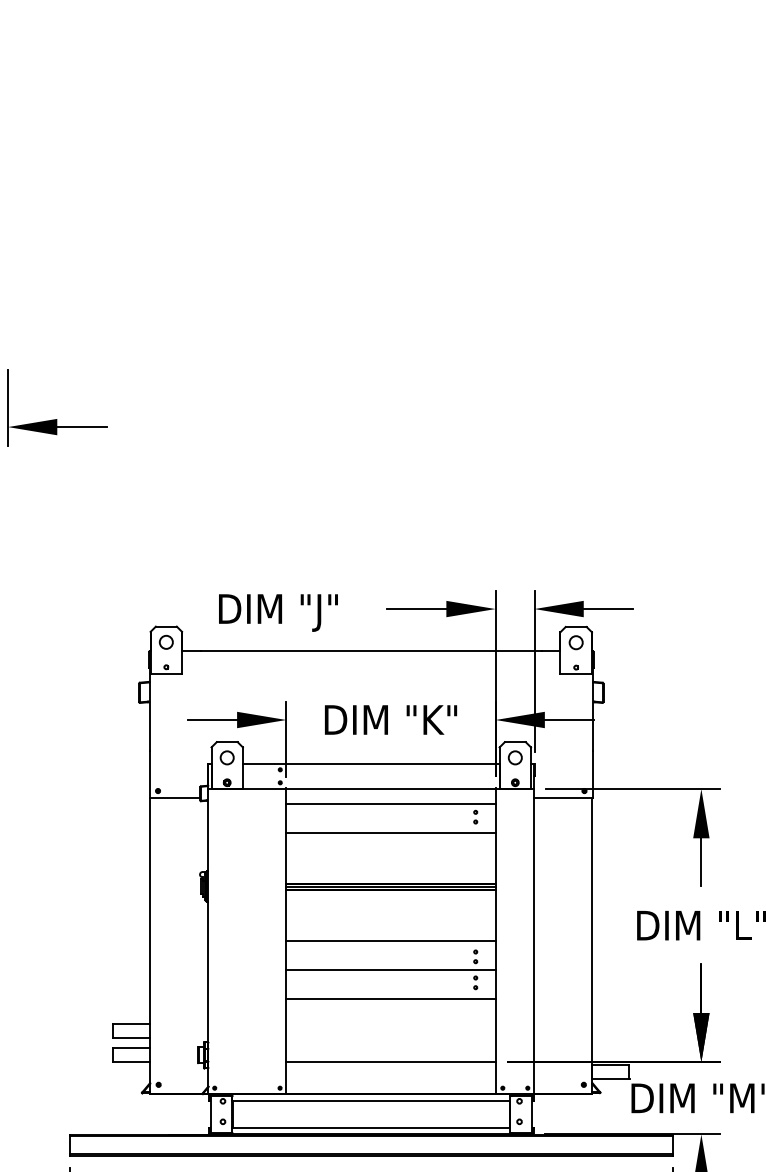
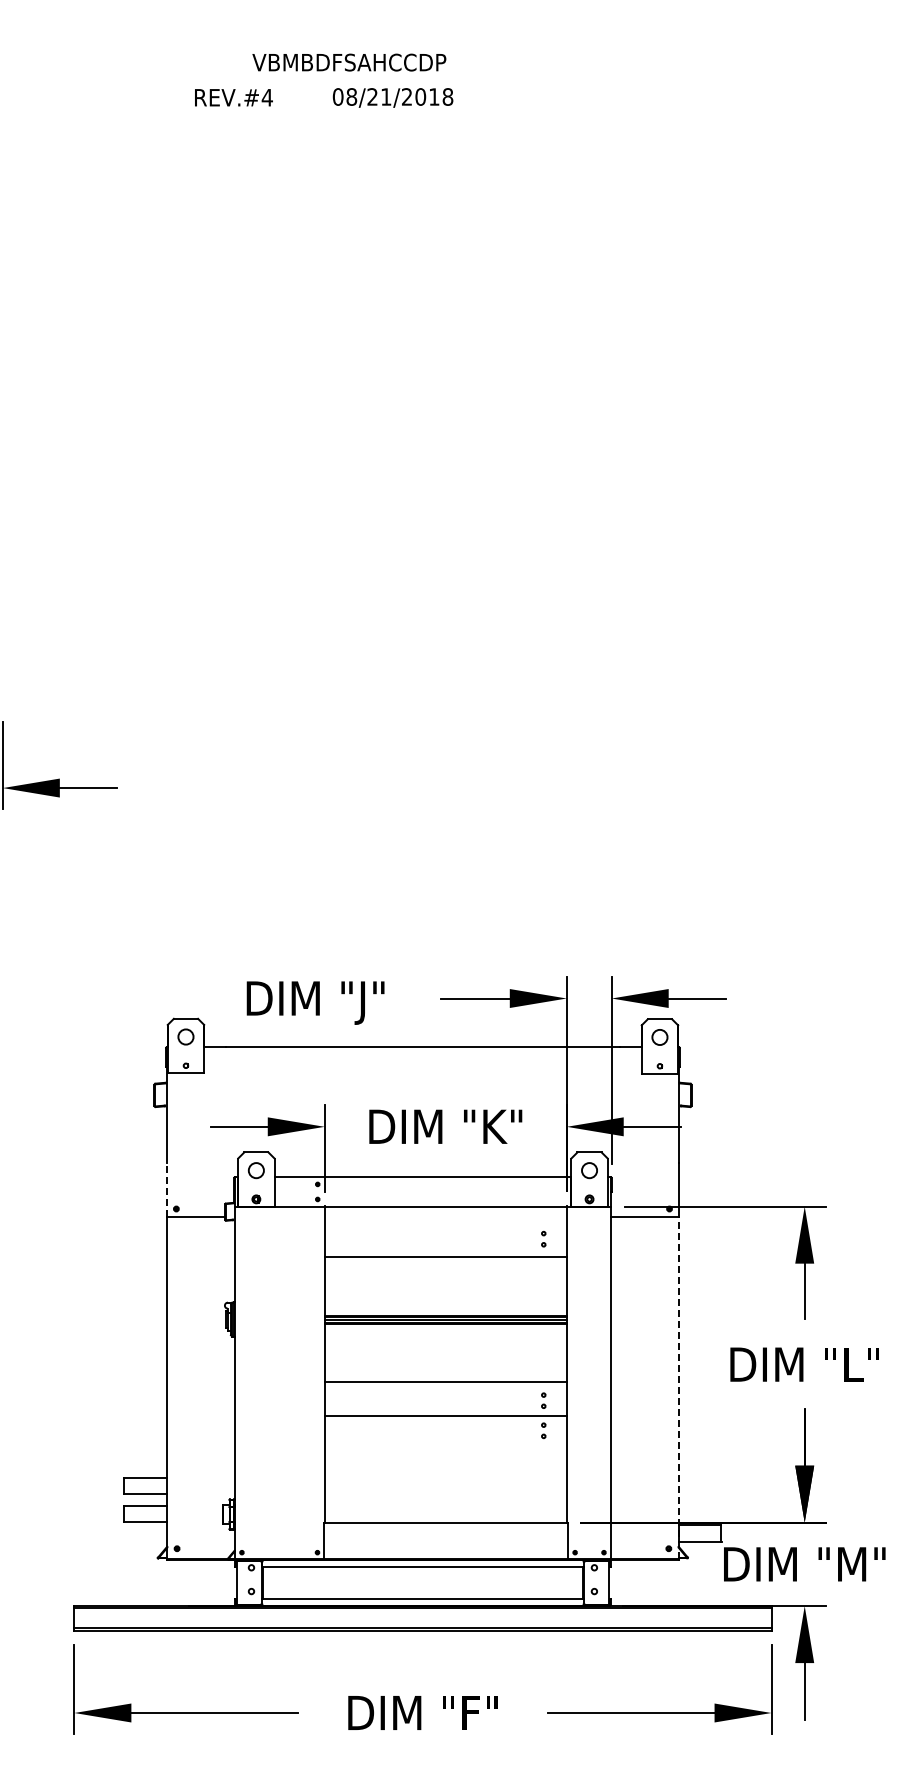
line: (149, 774) -> (166, 1189), solid -> dashed
line: (390, 804) -> (445, 1224), removed
line: (592, 946) -> (678, 1388), solid -> dashed
line: (390, 999) -> (445, 1449), removed

